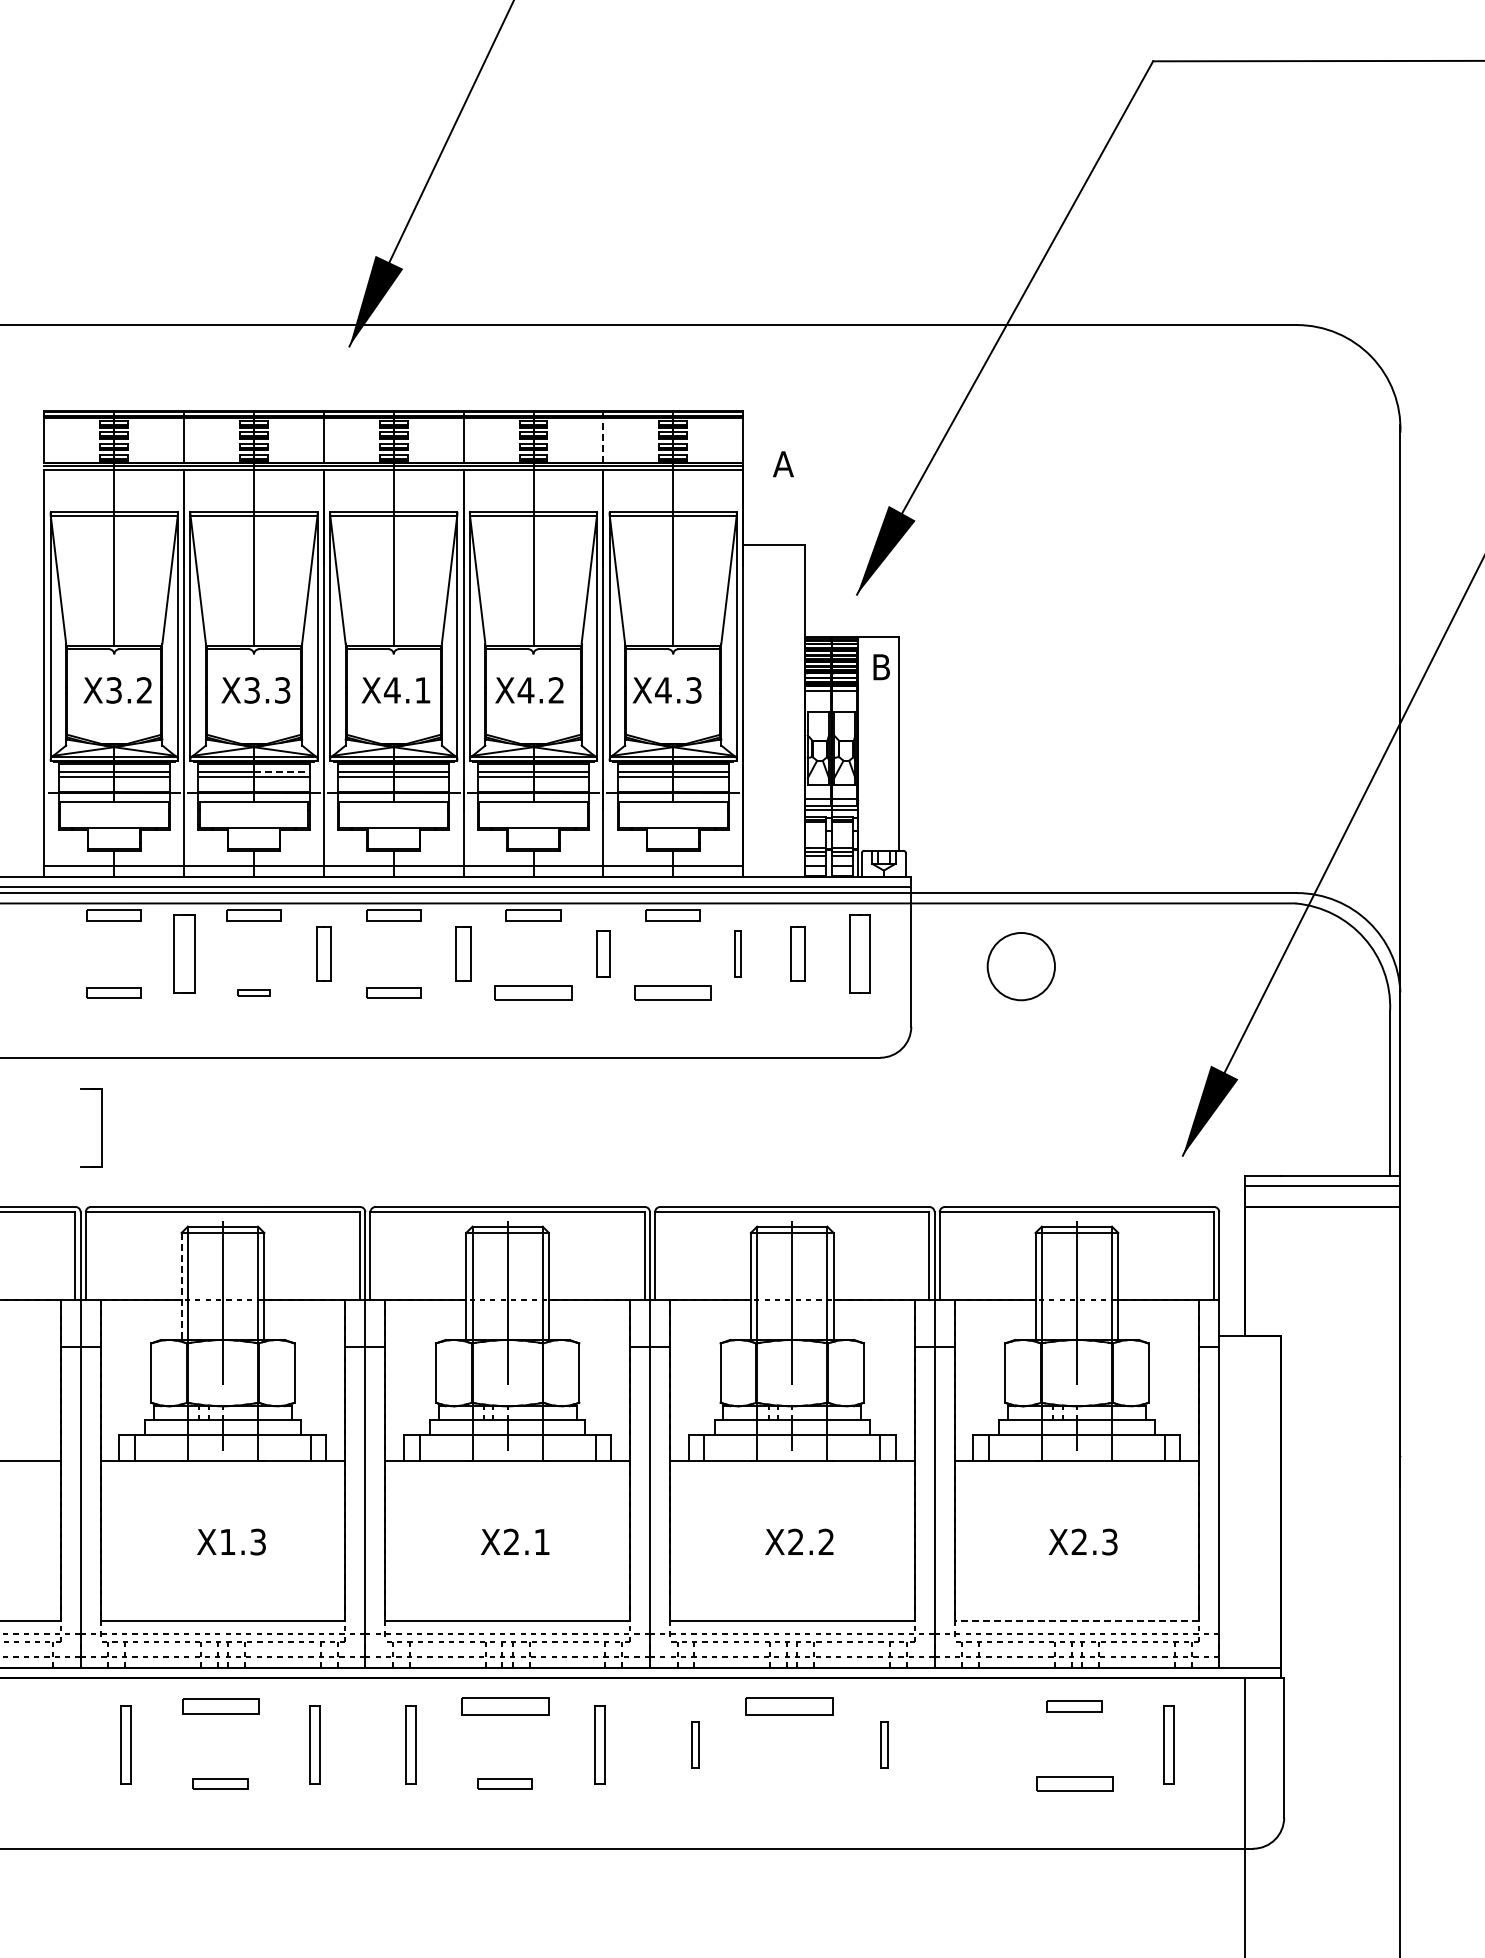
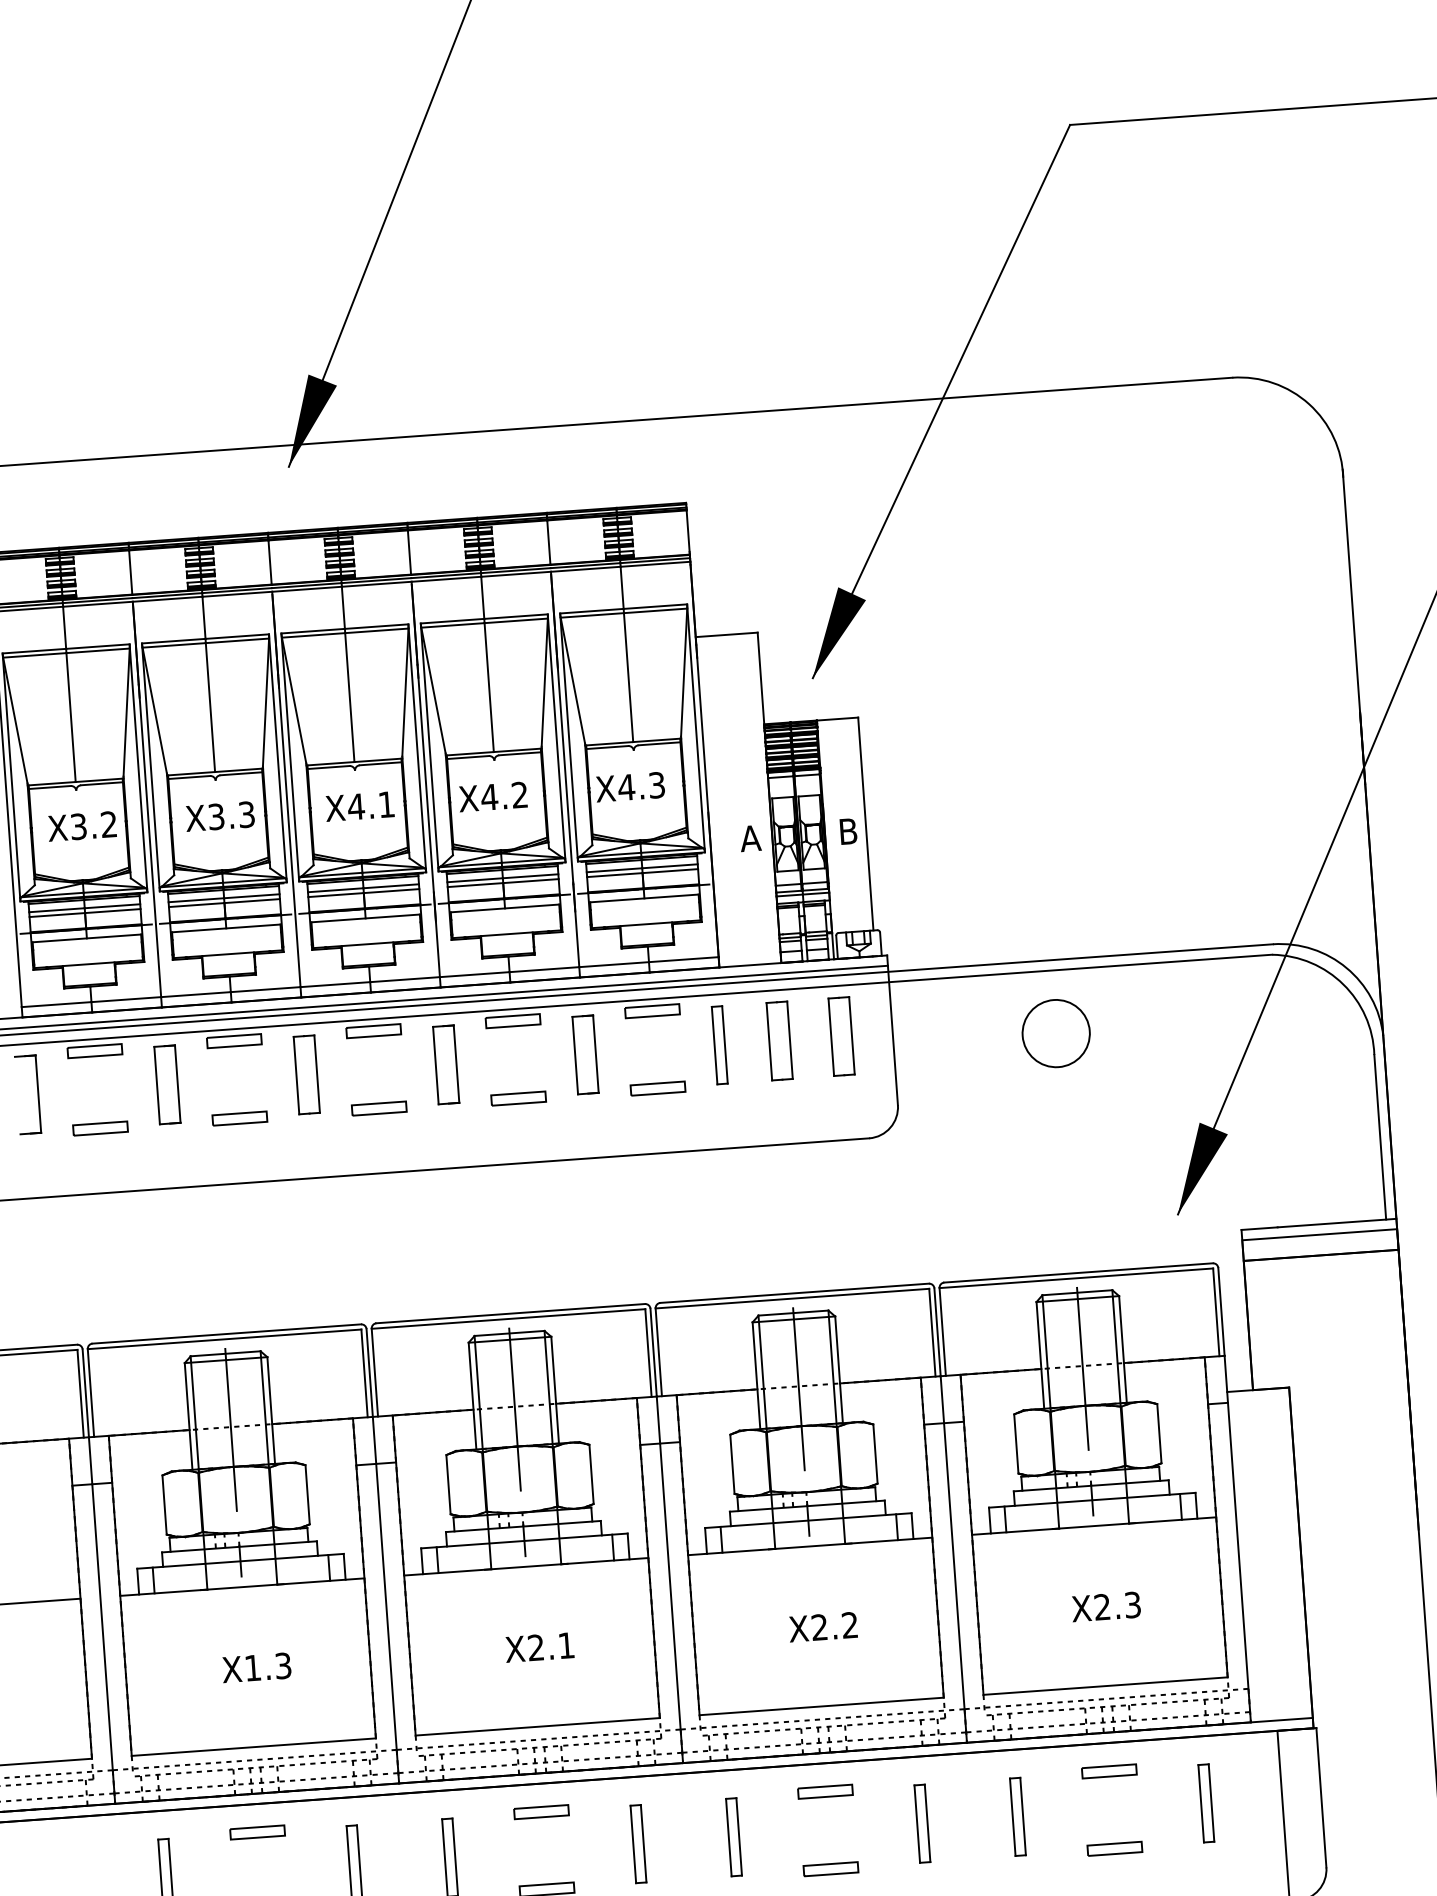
line: (603, 440) -> (548, 542), dashed -> solid
text: (783, 464) -> (750, 838), moved
text: (881, 667) -> (848, 831), moved
line: (281, 772) -> (251, 896), dashed -> solid
part: (323, 953) -> (306, 1074), size x1.43
part: (463, 953) -> (446, 1064), size x1.43
part: (603, 953) -> (585, 1054), size x1.67
part: (737, 953) -> (719, 1044), size x1.67
part: (797, 953) -> (779, 1040), size x1.43
circle: (1020, 966) -> (1055, 1033), moved
part: (253, 992) -> (239, 1118), size x1.67
part: (533, 992) -> (518, 1098), size x0.71
part: (672, 992) -> (657, 1088), size x0.71
part: (101, 1127) -> (38, 1093), moved
line: (181, 1286) -> (188, 1416), dashed -> solid
line: (1076, 1621) -> (1105, 1686), dashed -> solid
part: (220, 1706) -> (257, 1832), size x0.71
part: (504, 1706) -> (540, 1812), size x0.62
part: (789, 1706) -> (825, 1791), size x0.62
part: (695, 1744) -> (733, 1836), size x1.67
part: (884, 1744) -> (922, 1823), size x1.67
part: (979, 1744) -> (1017, 1816), added
part: (789, 1783) -> (830, 1868), added
part: (1074, 1783) -> (1114, 1848), size x0.71

